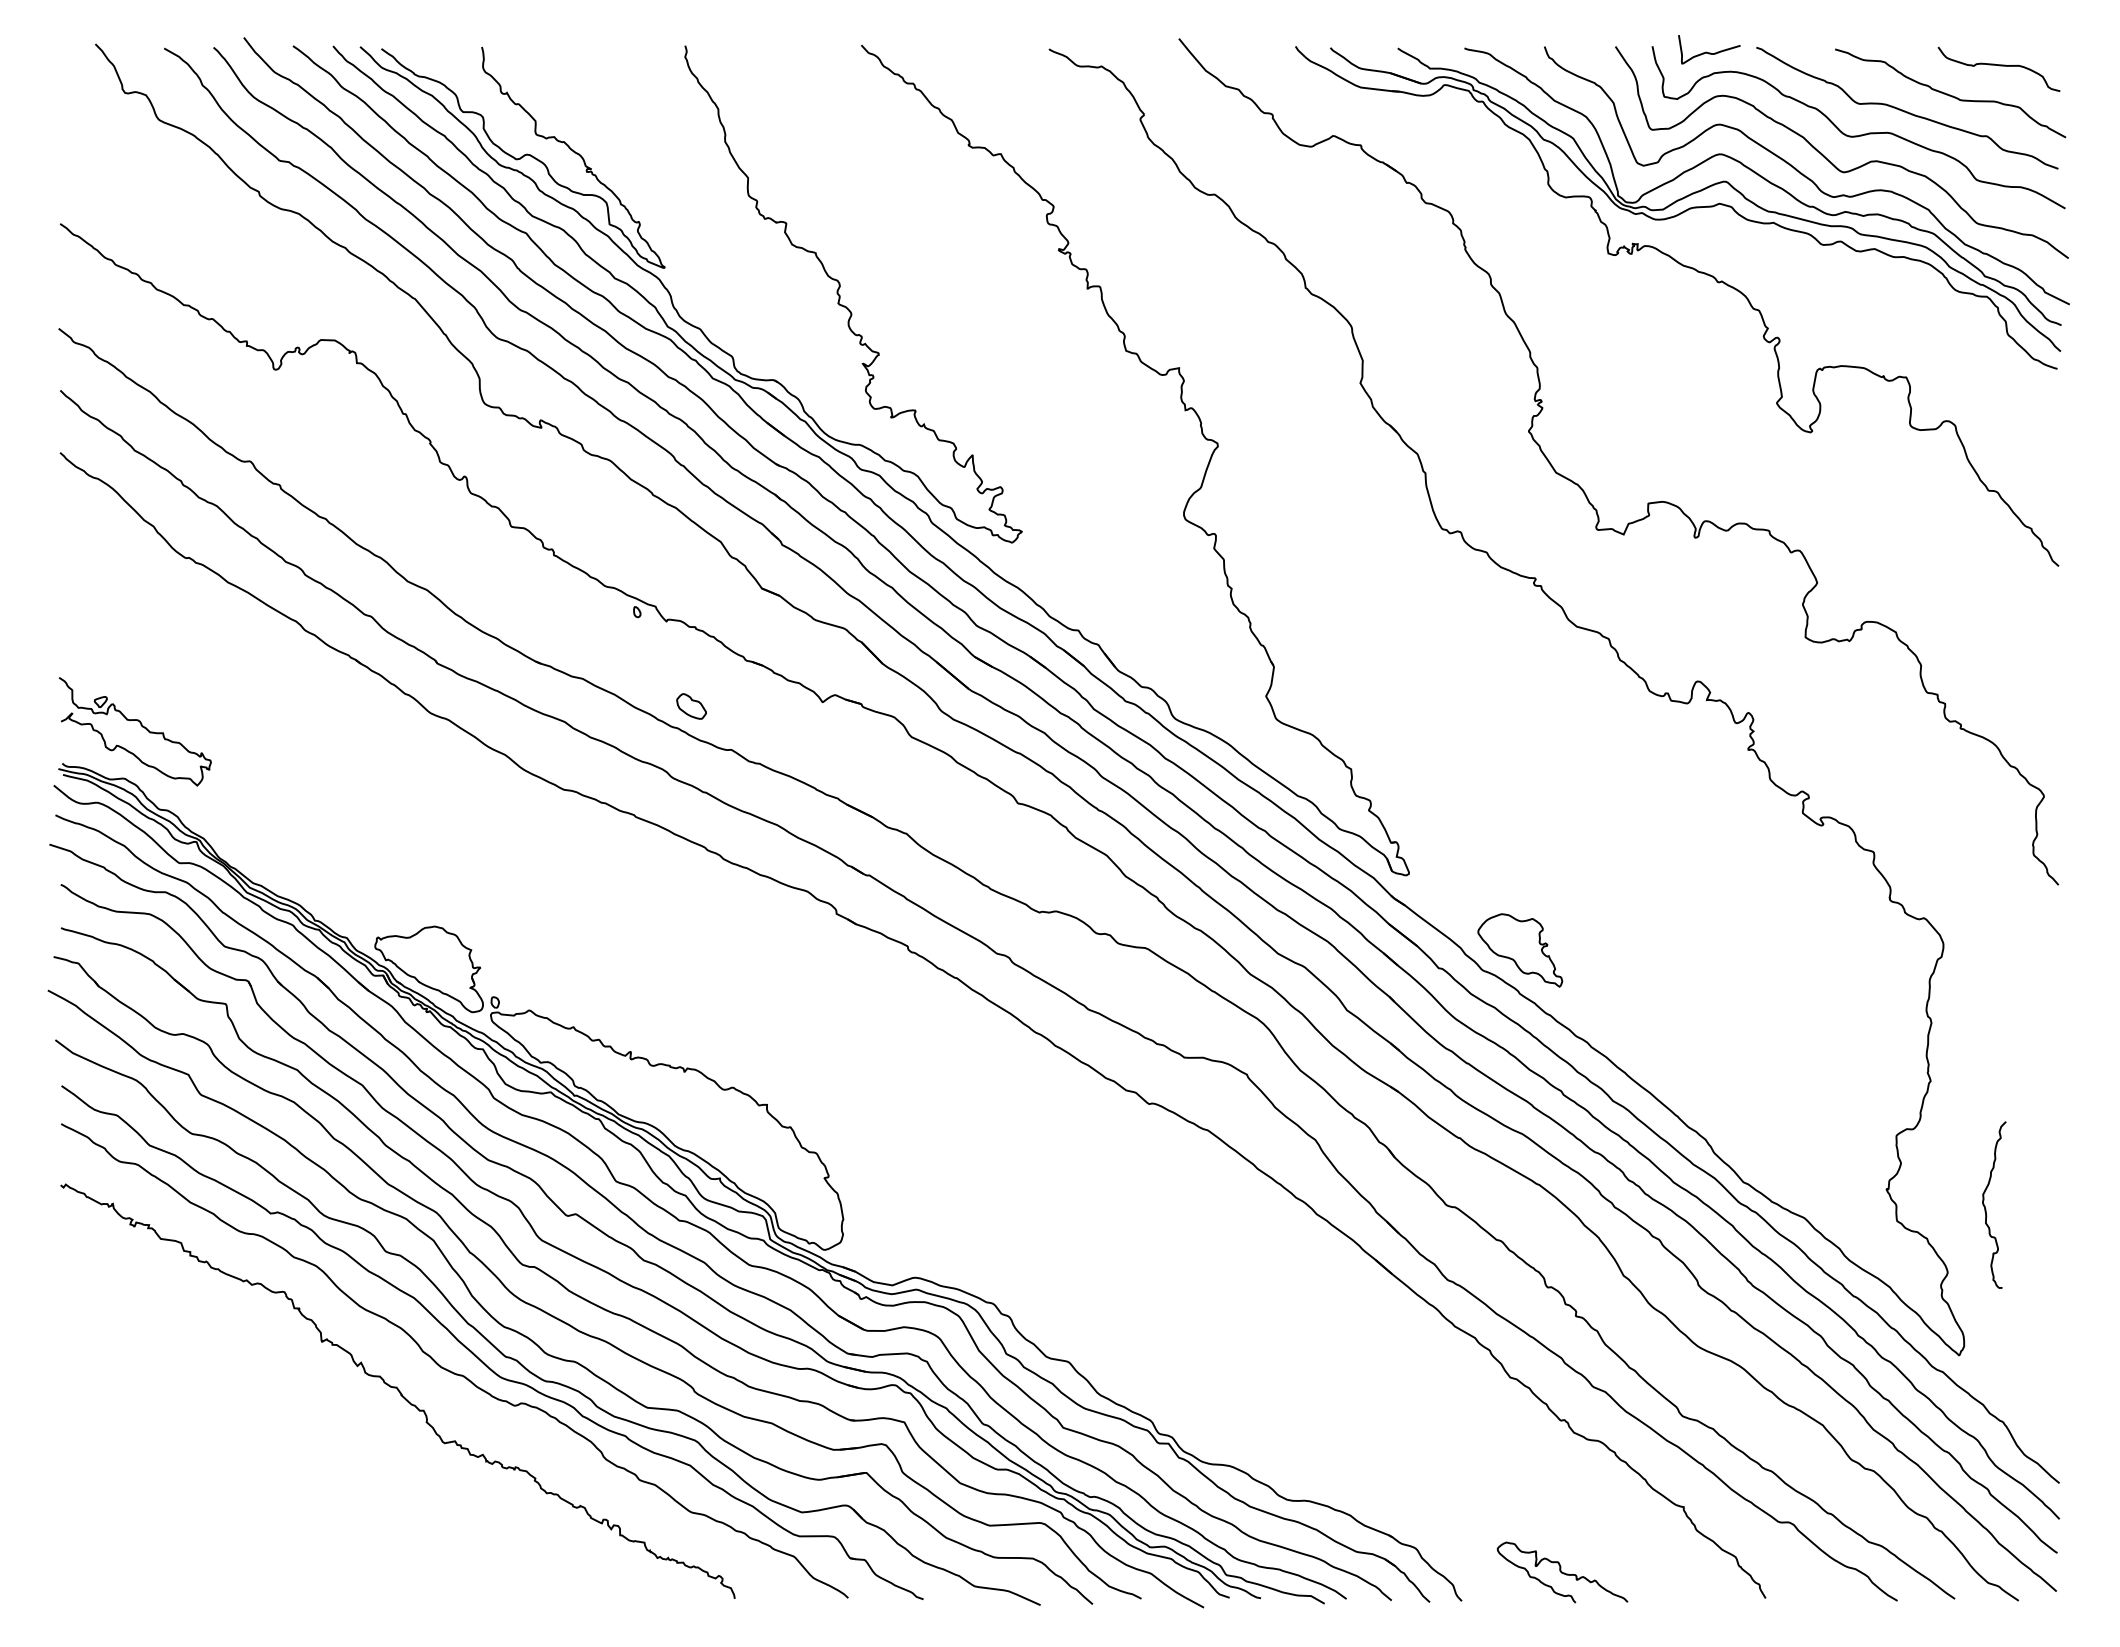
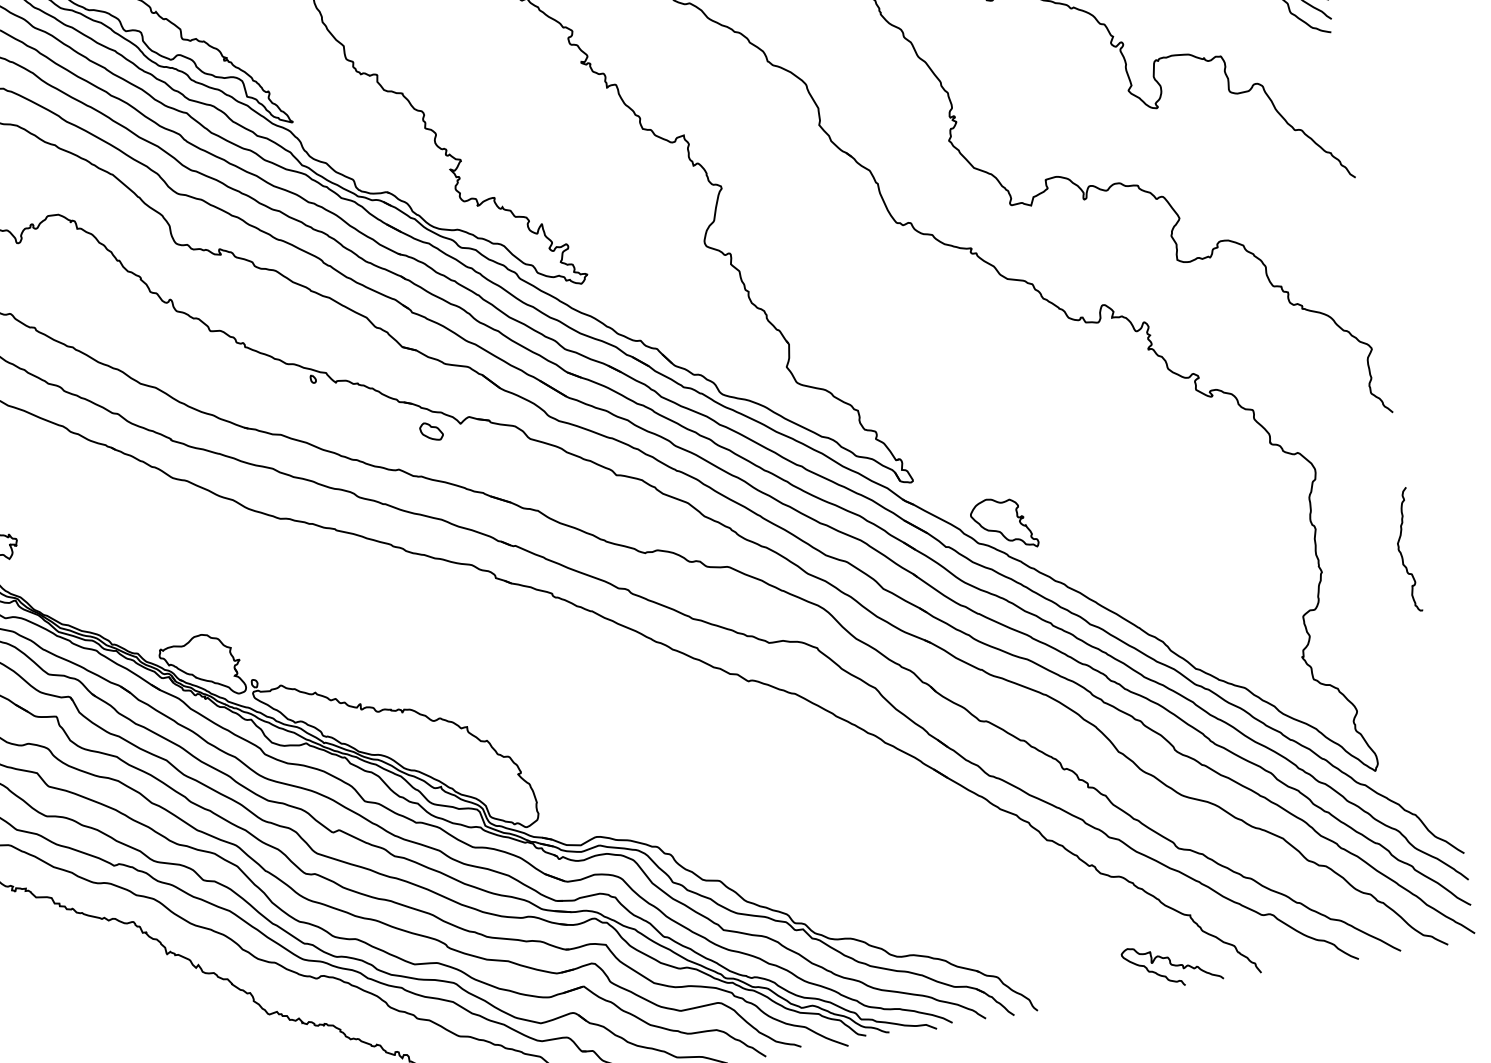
part: (691, 706) -> (431, 431), moved
curve: (1985, 1206) -> (1400, 552), moved
curve: (1562, 1572) -> (1172, 964), moved

